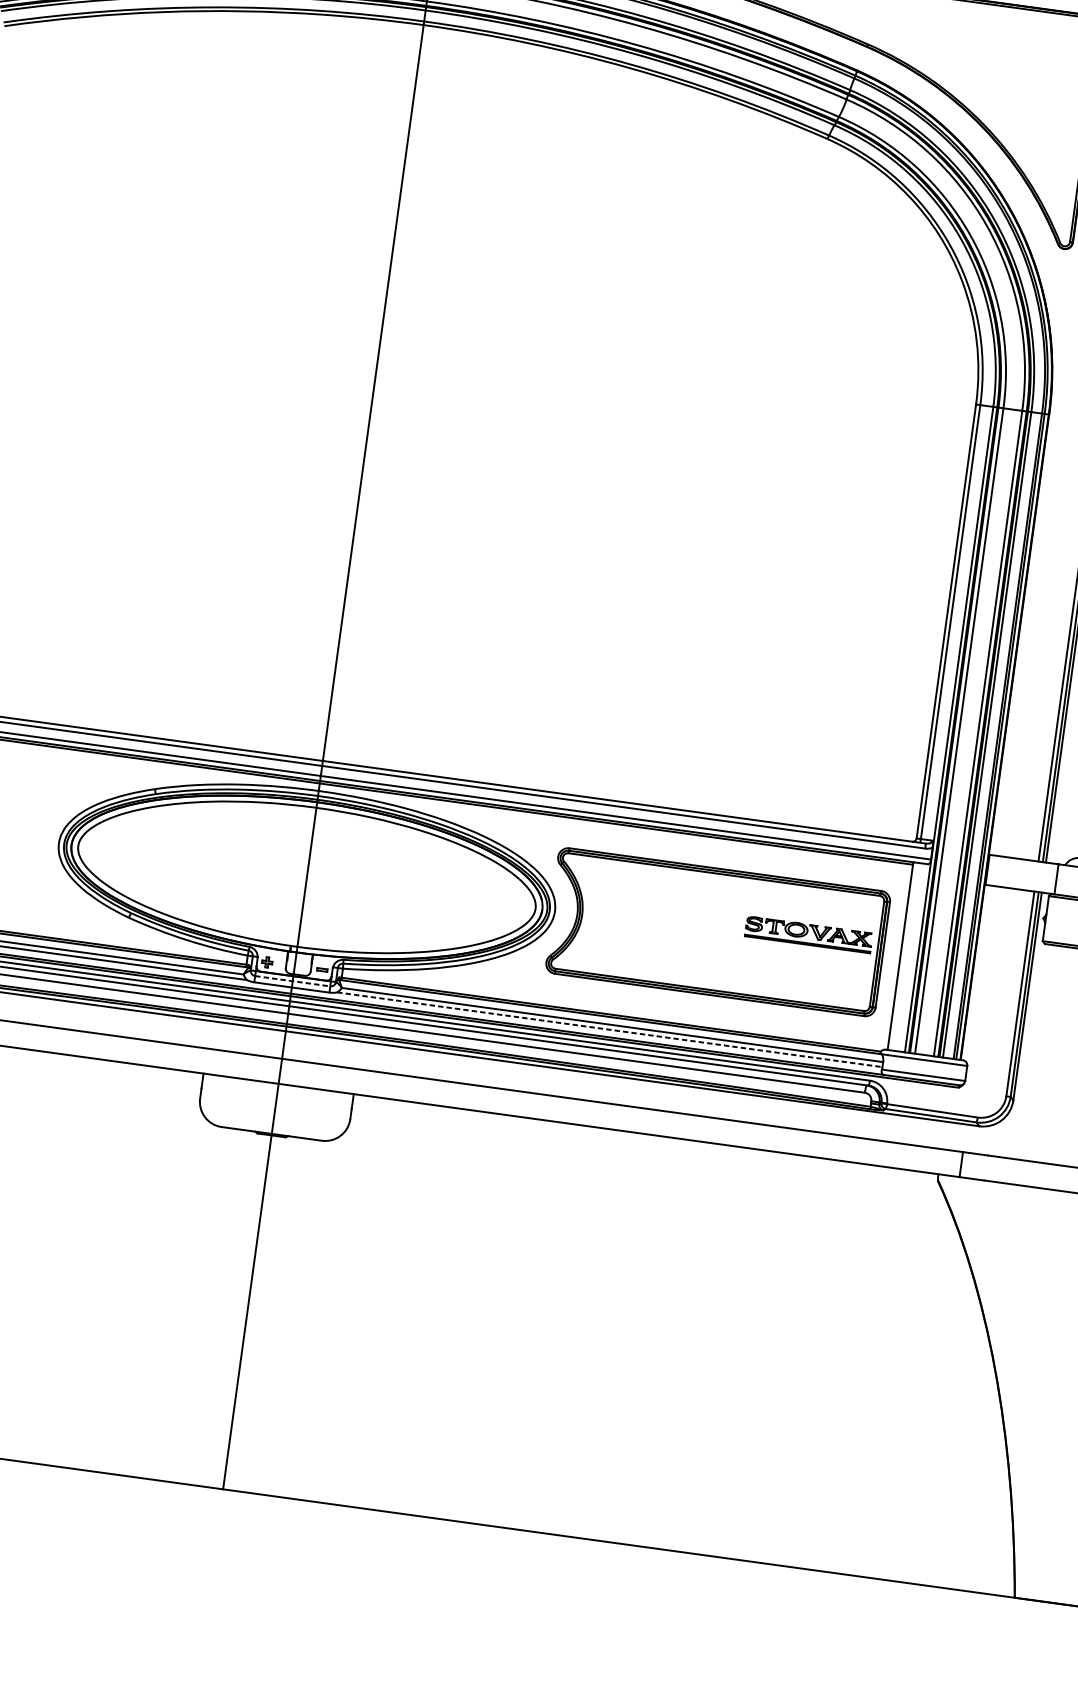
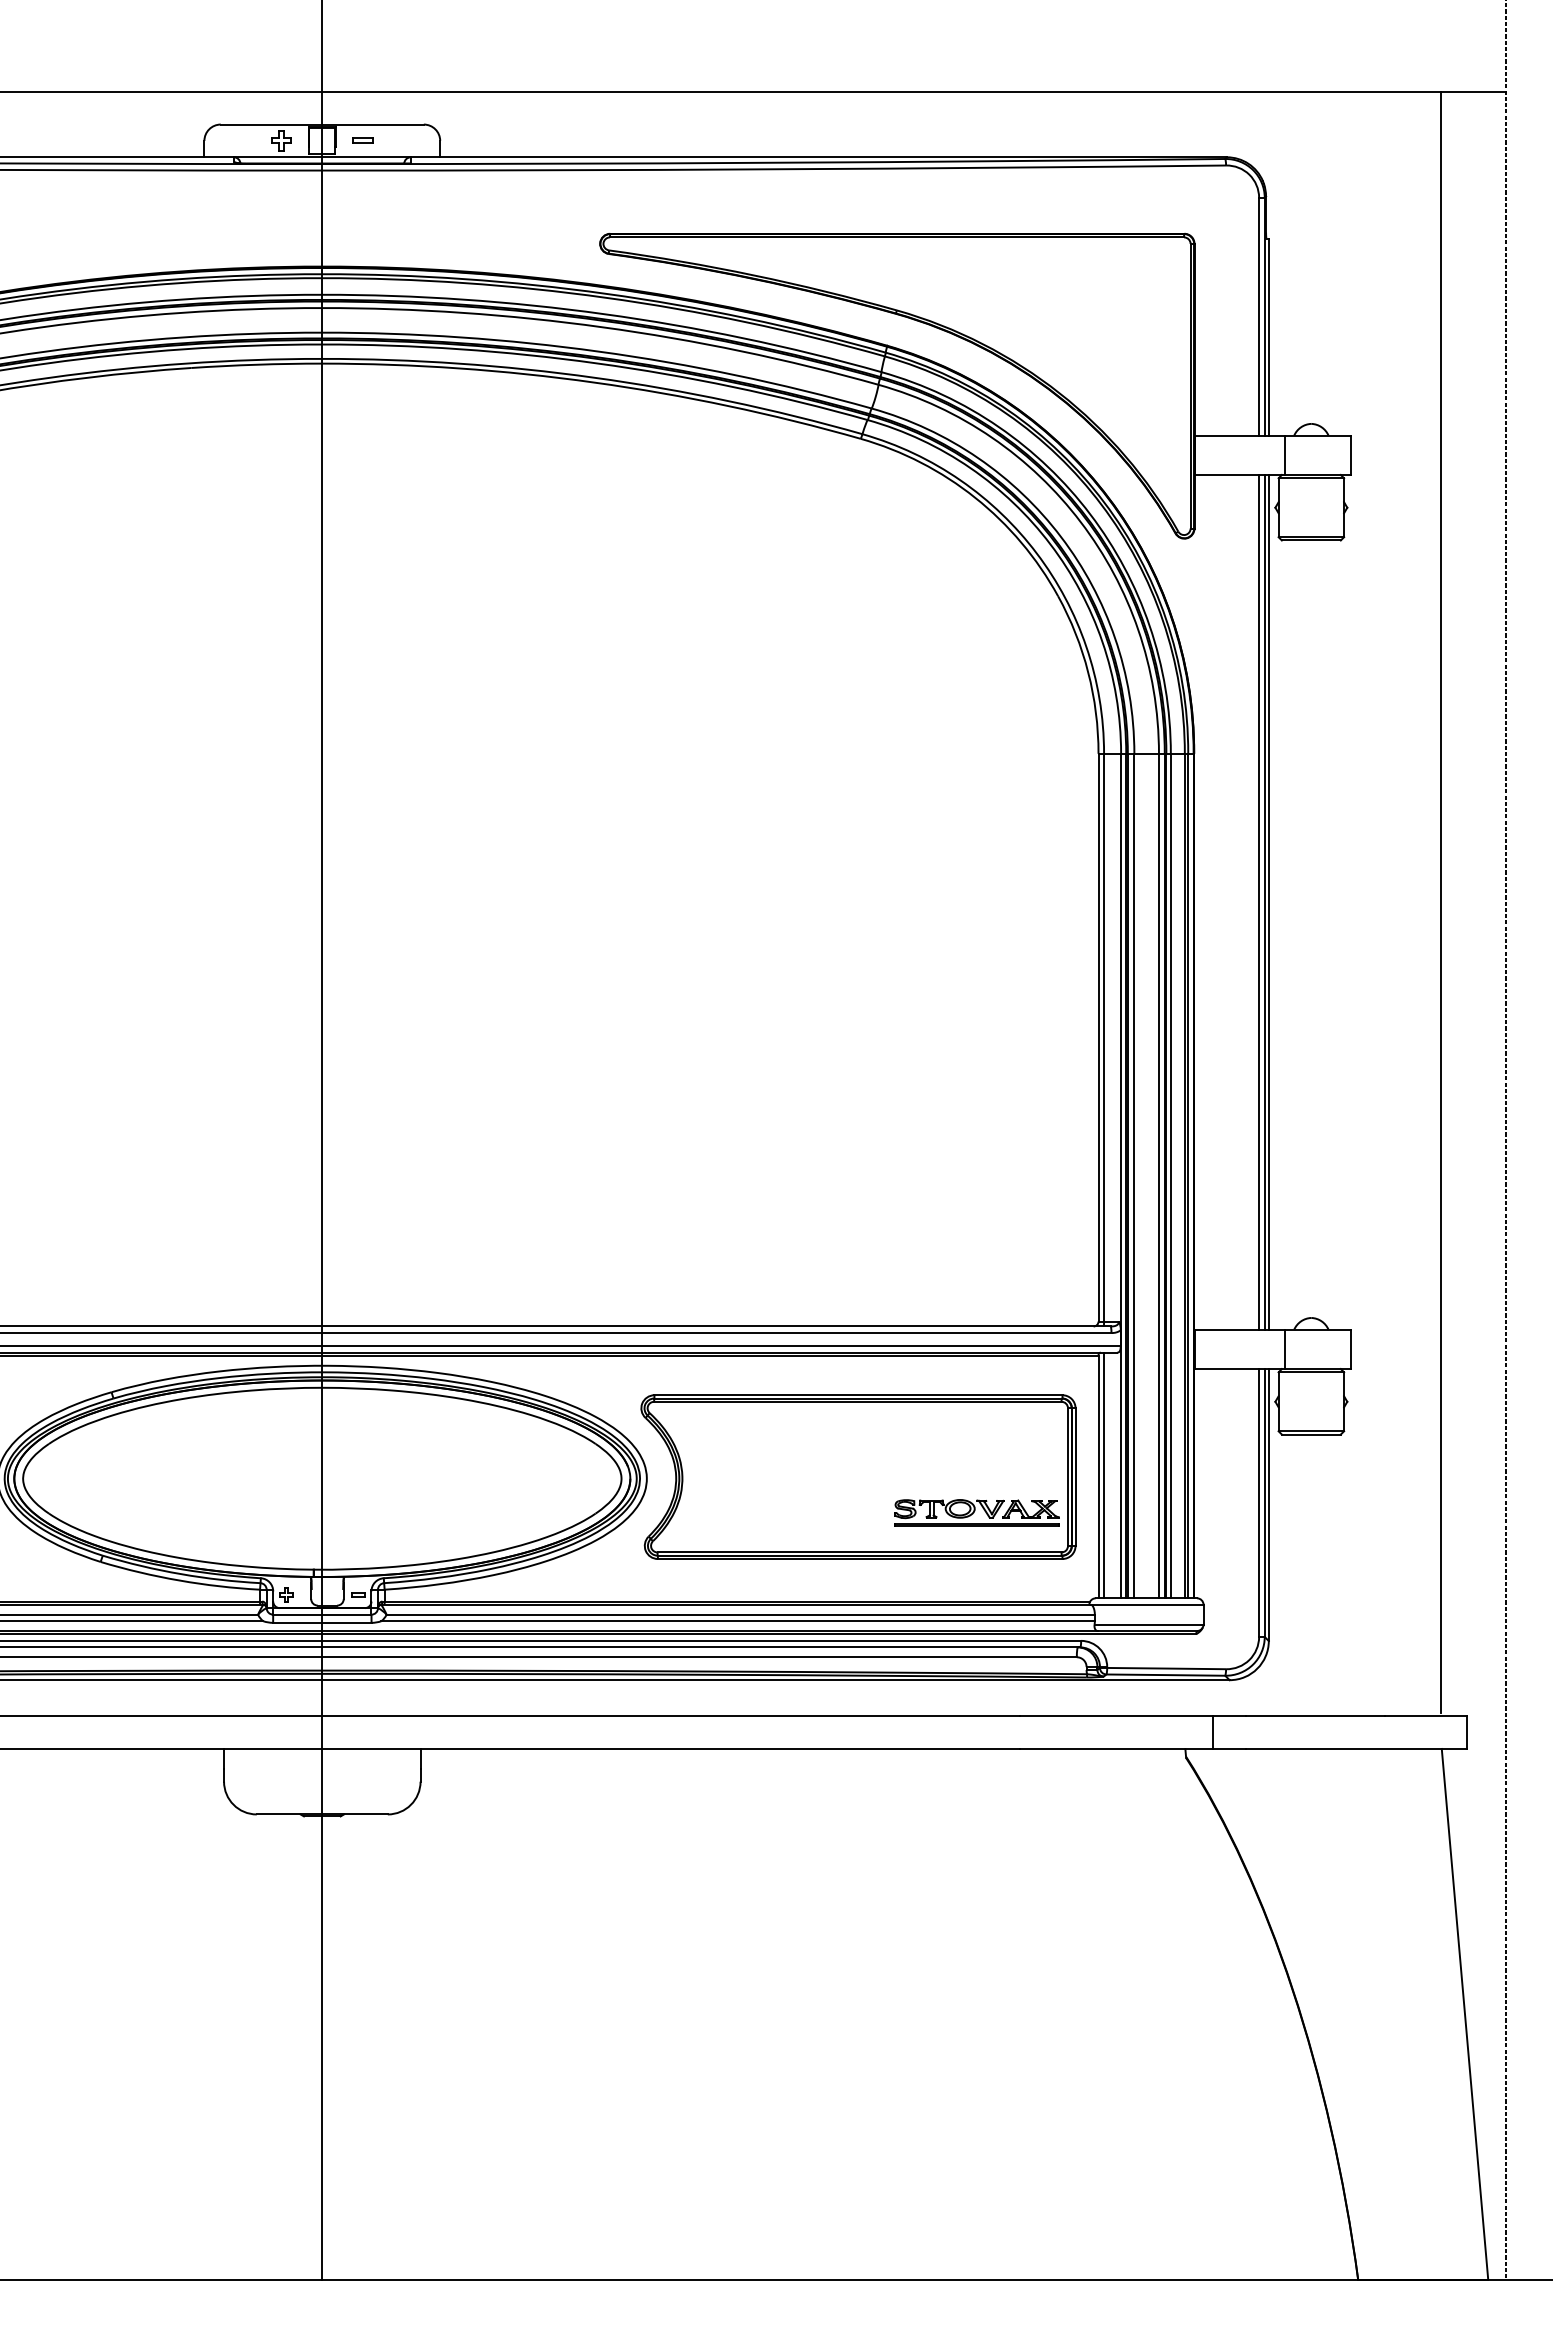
part: (808, 934) -> (976, 1512), moved
line: (905, 956) -> (1104, 1475), added
line: (292, 981) -> (322, 1614), dashed -> solid
line: (610, 1030) -> (738, 1621), dashed -> solid

